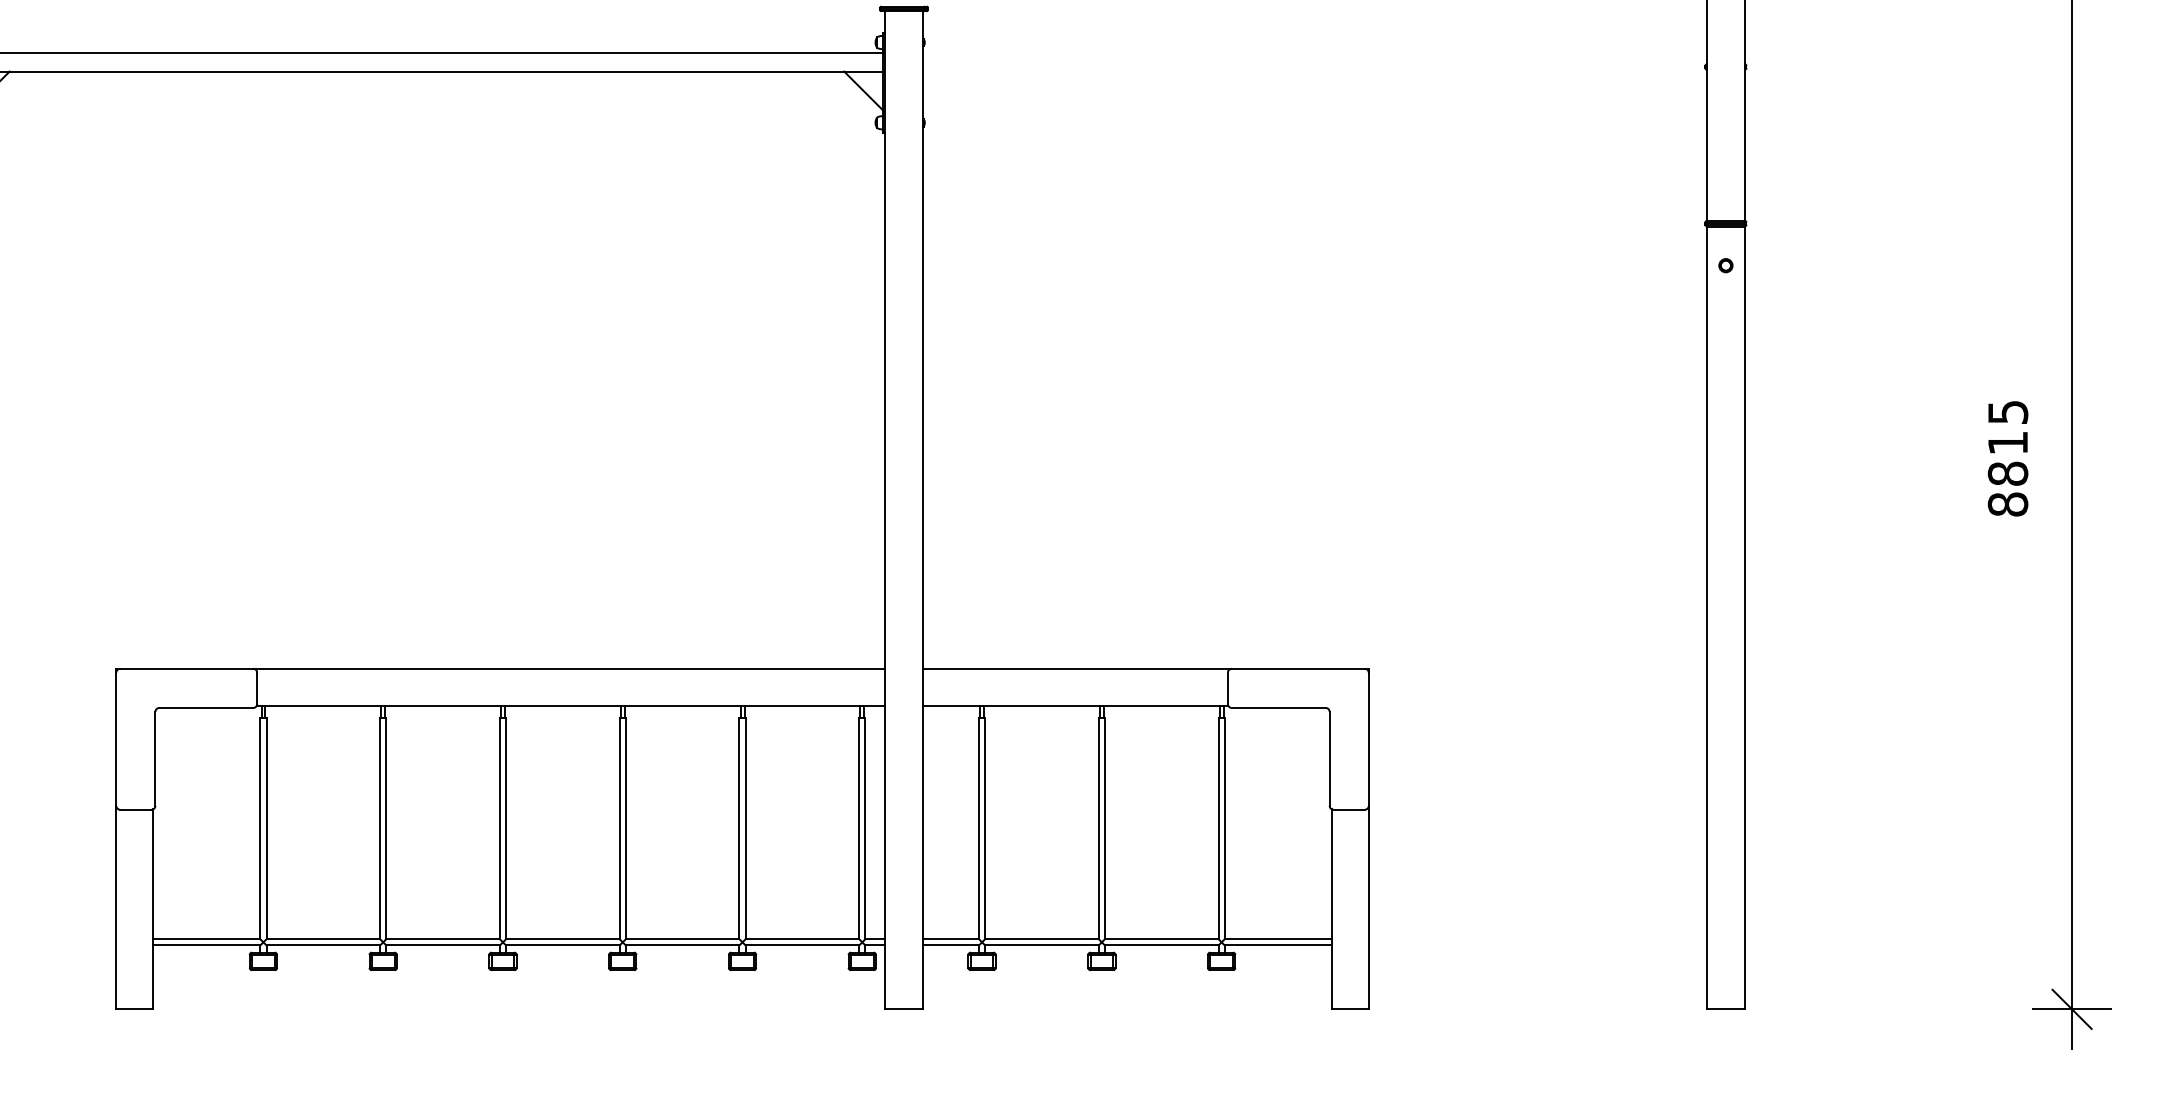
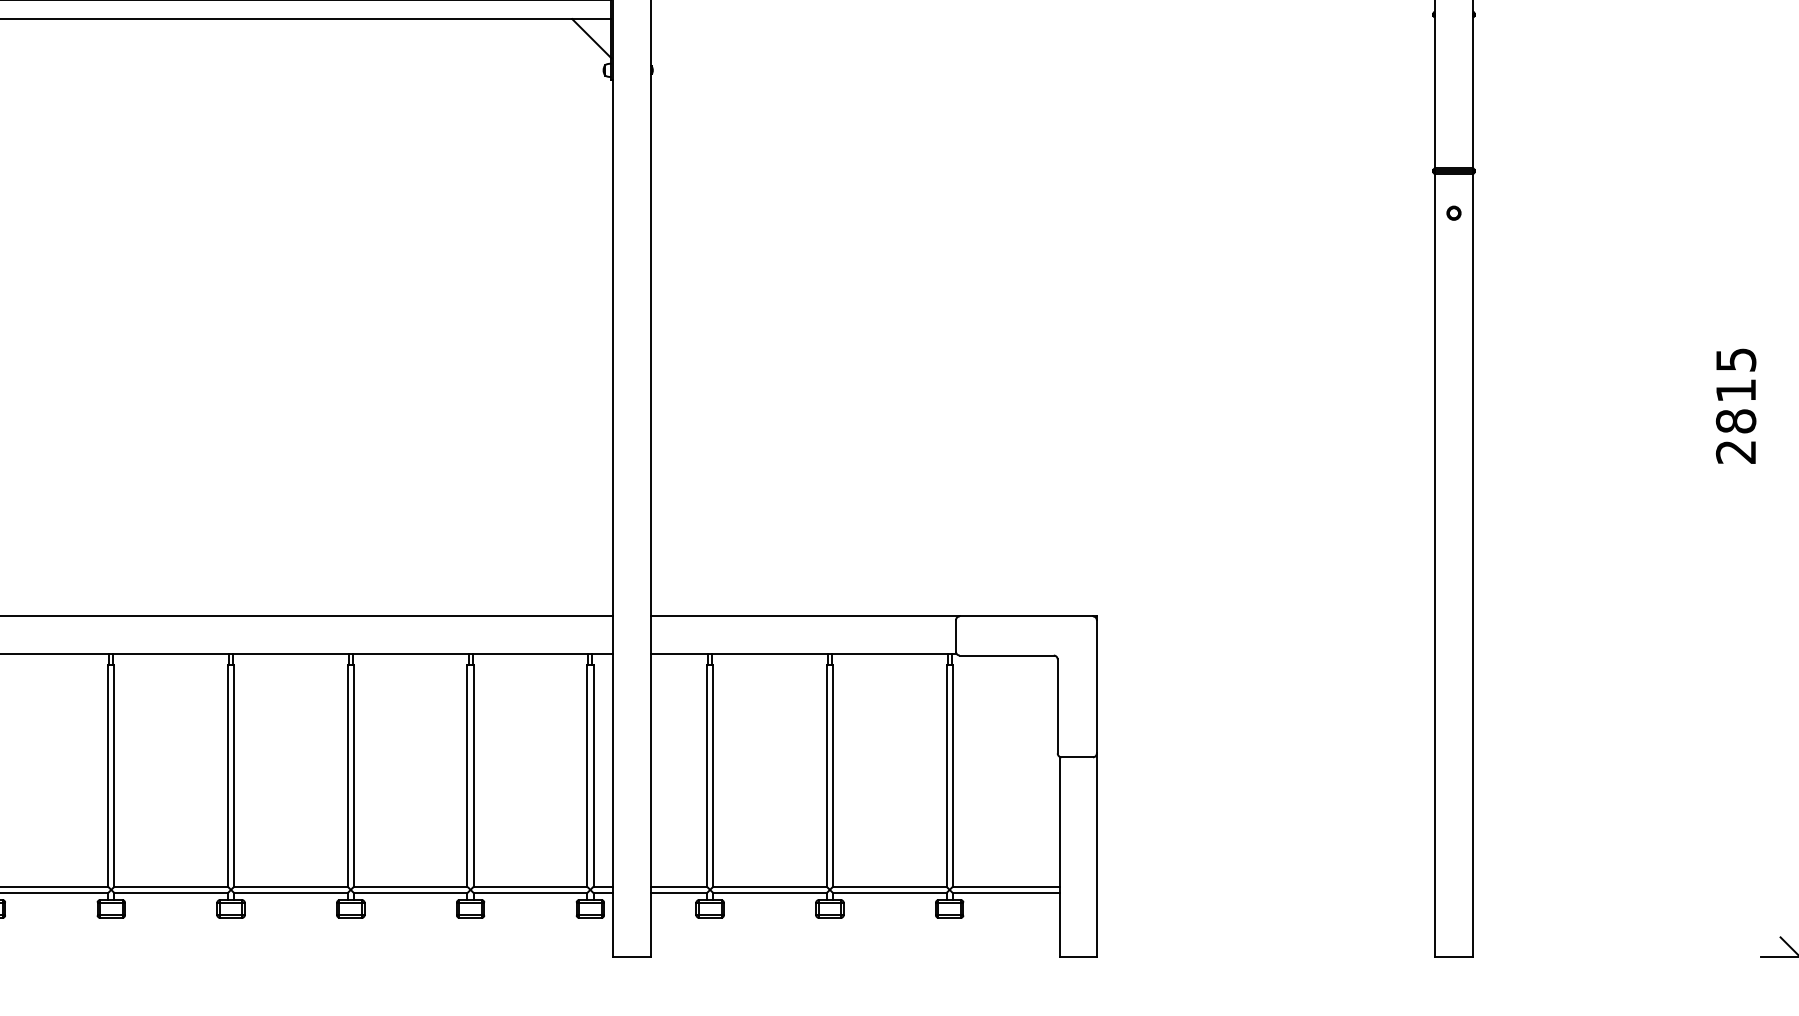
text: (2007, 504) -> (1735, 452), 8815 -> 2815

